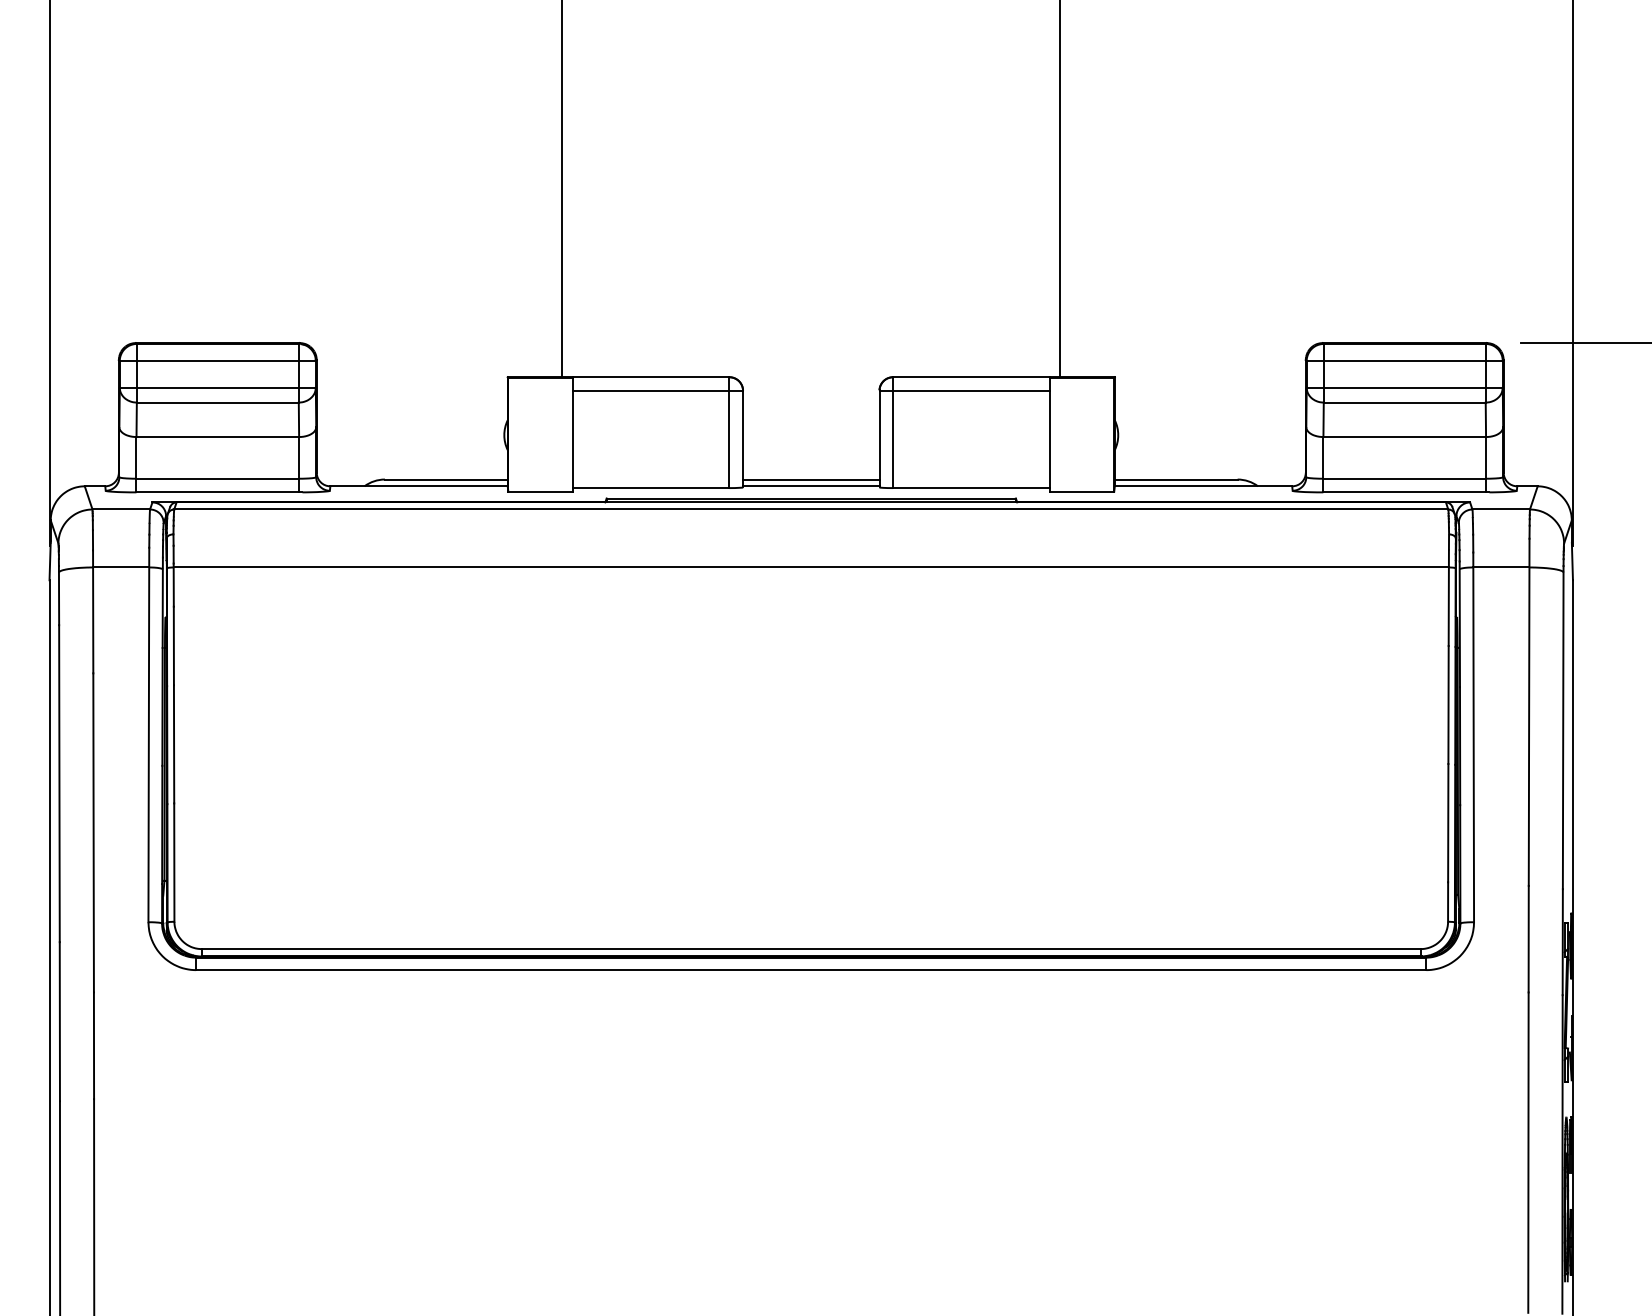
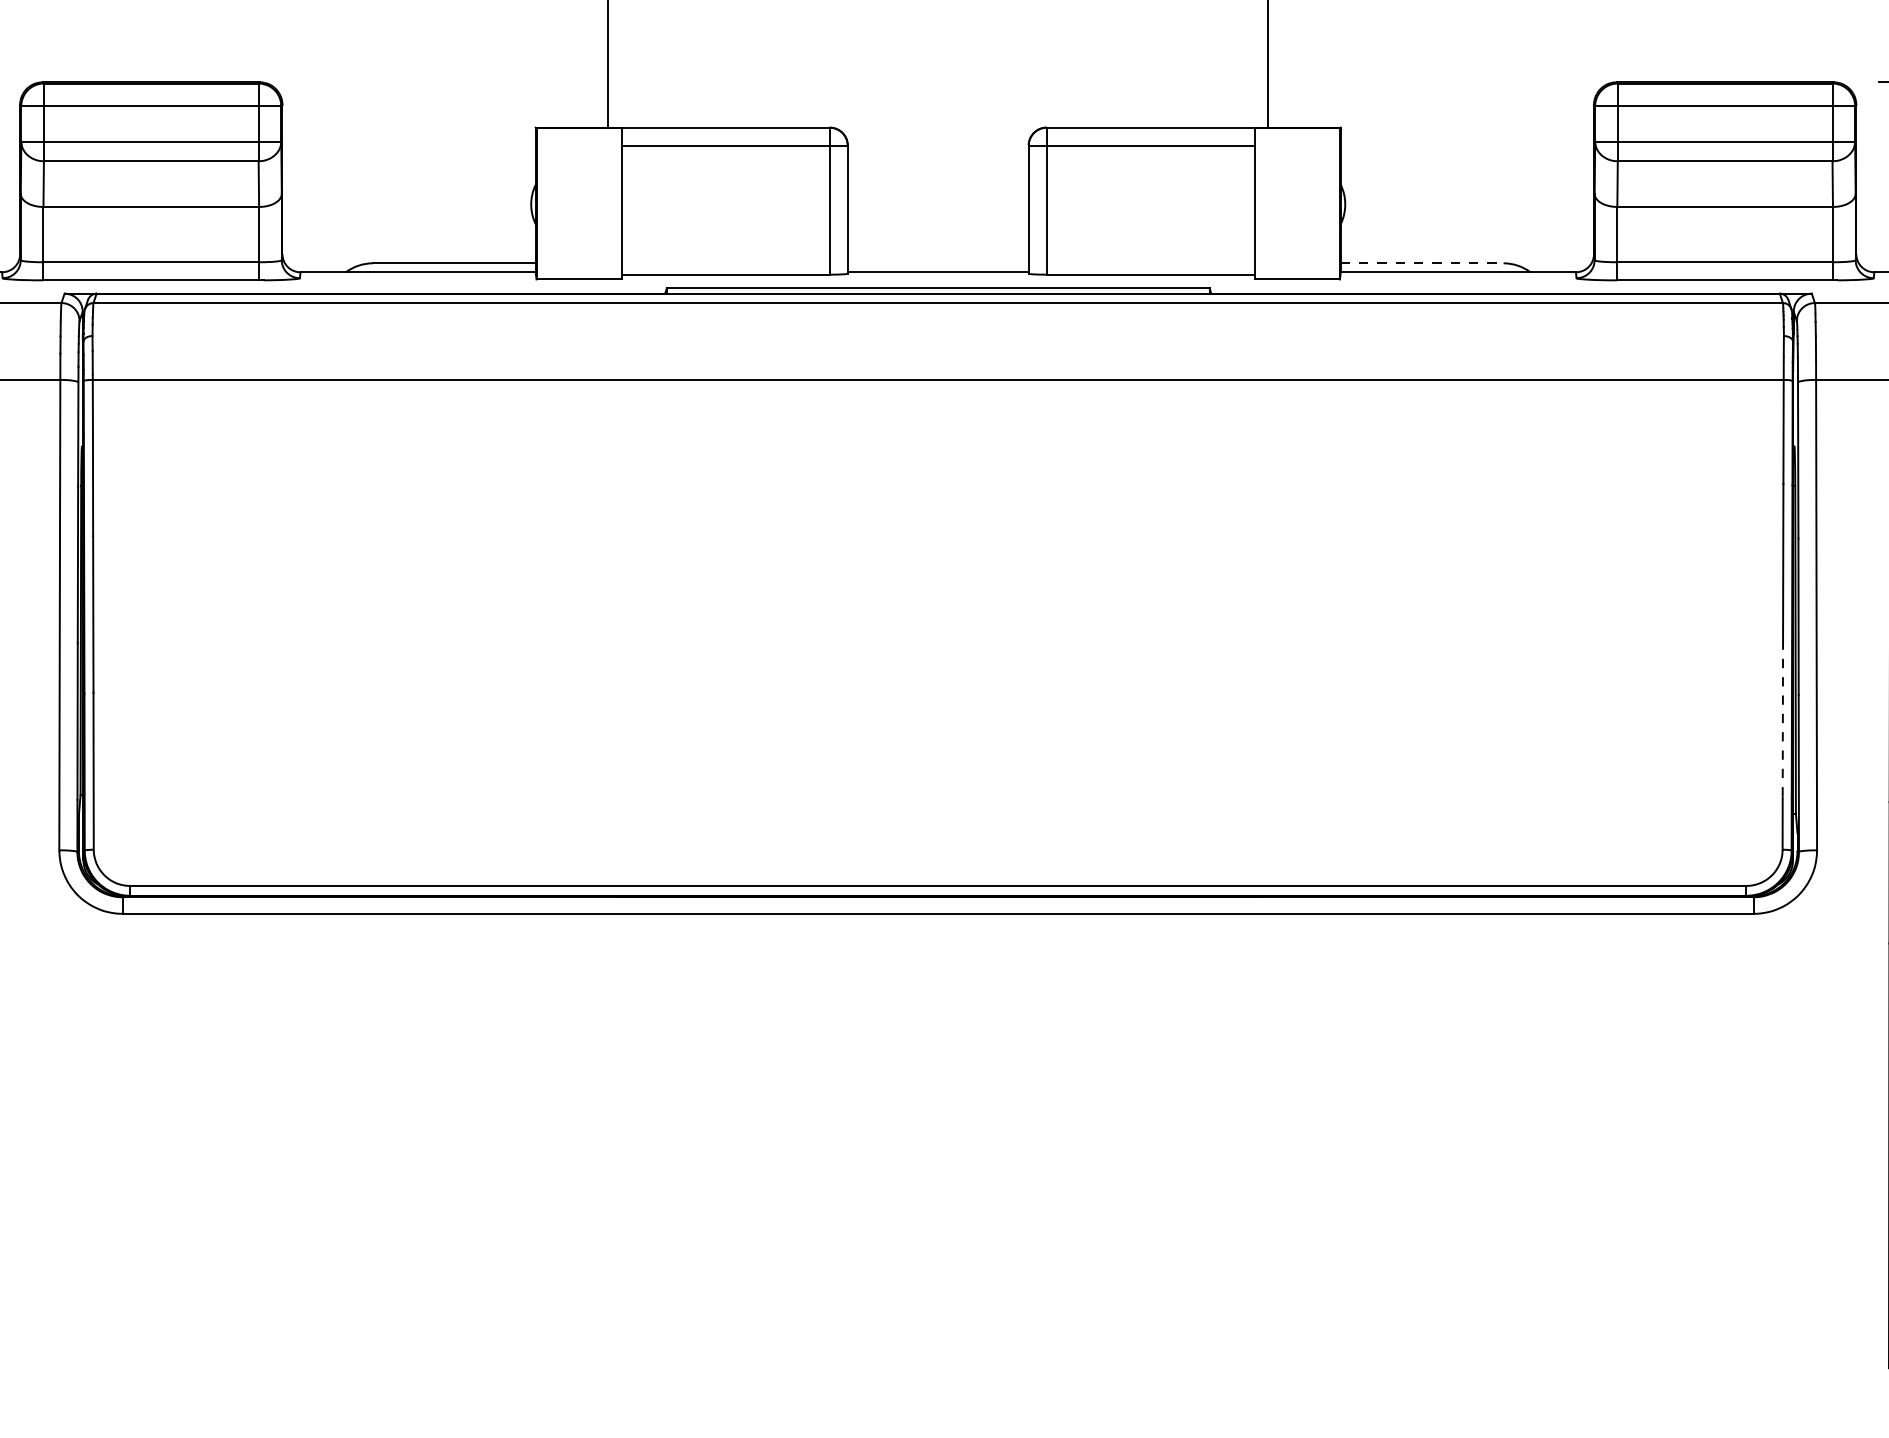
line: (811, 479) -> (938, 263), removed
line: (1176, 479) -> (1422, 263), solid -> dashed
line: (1448, 823) -> (1783, 719), solid -> dashed

